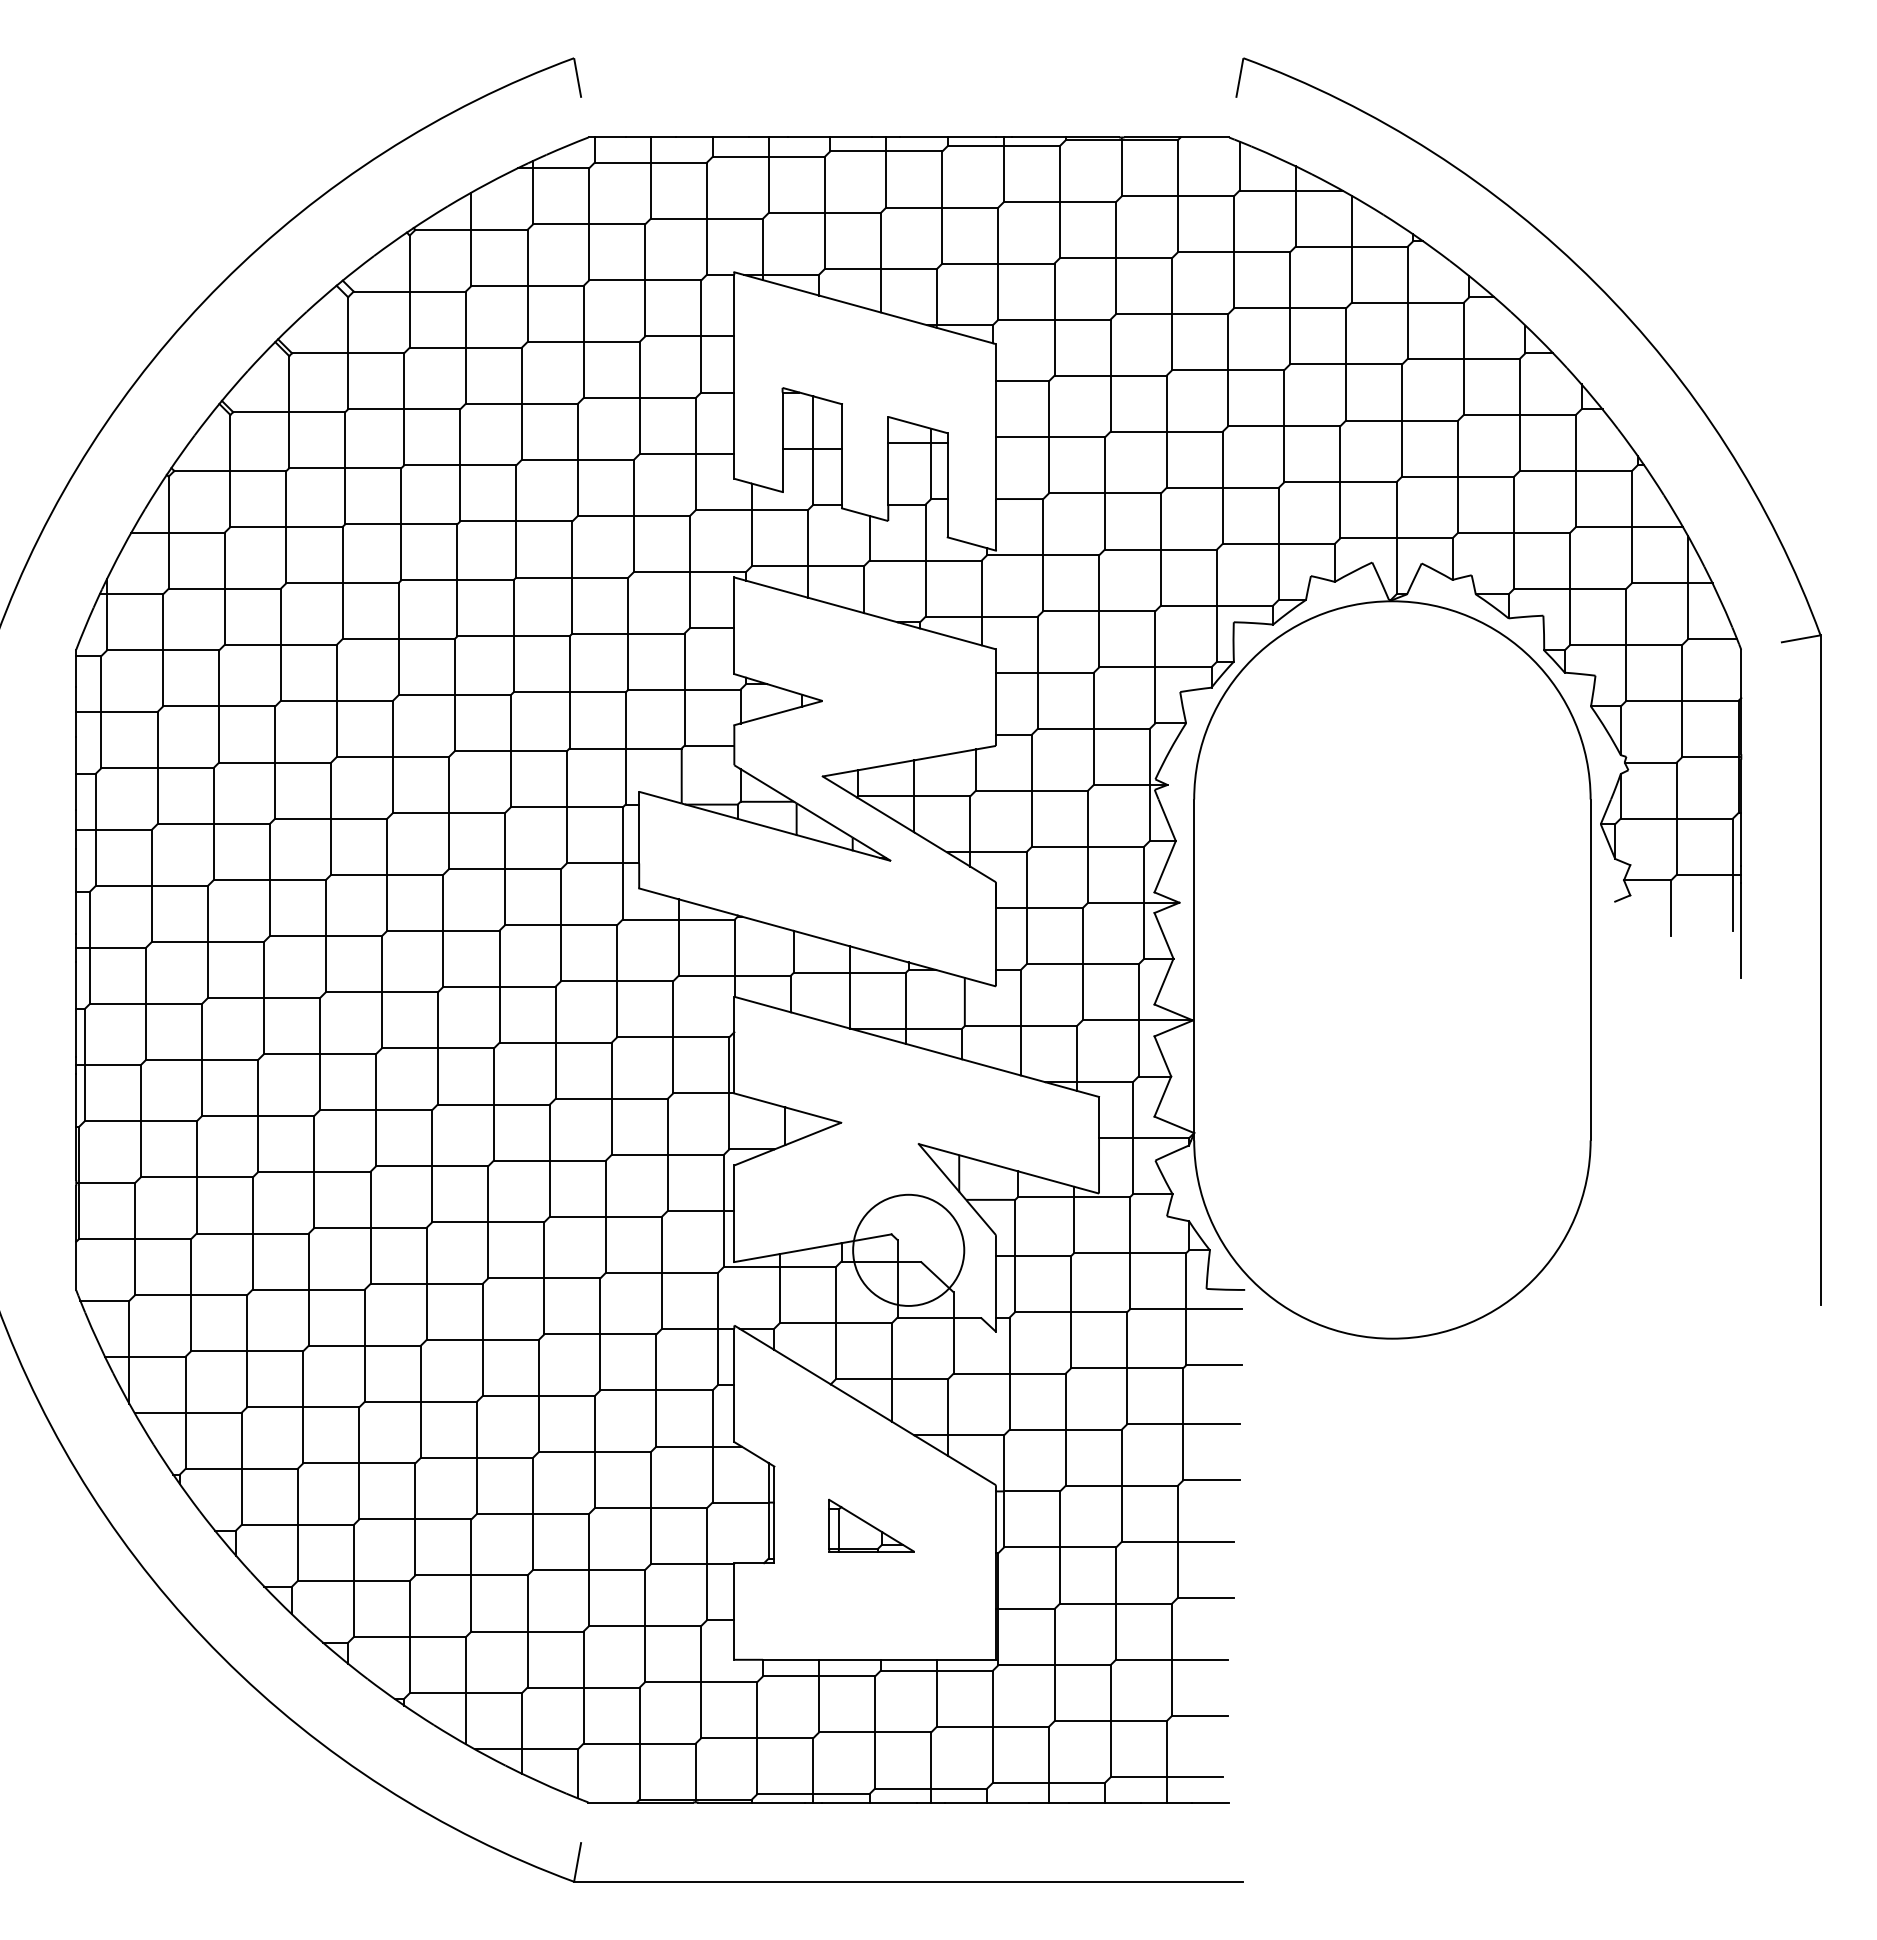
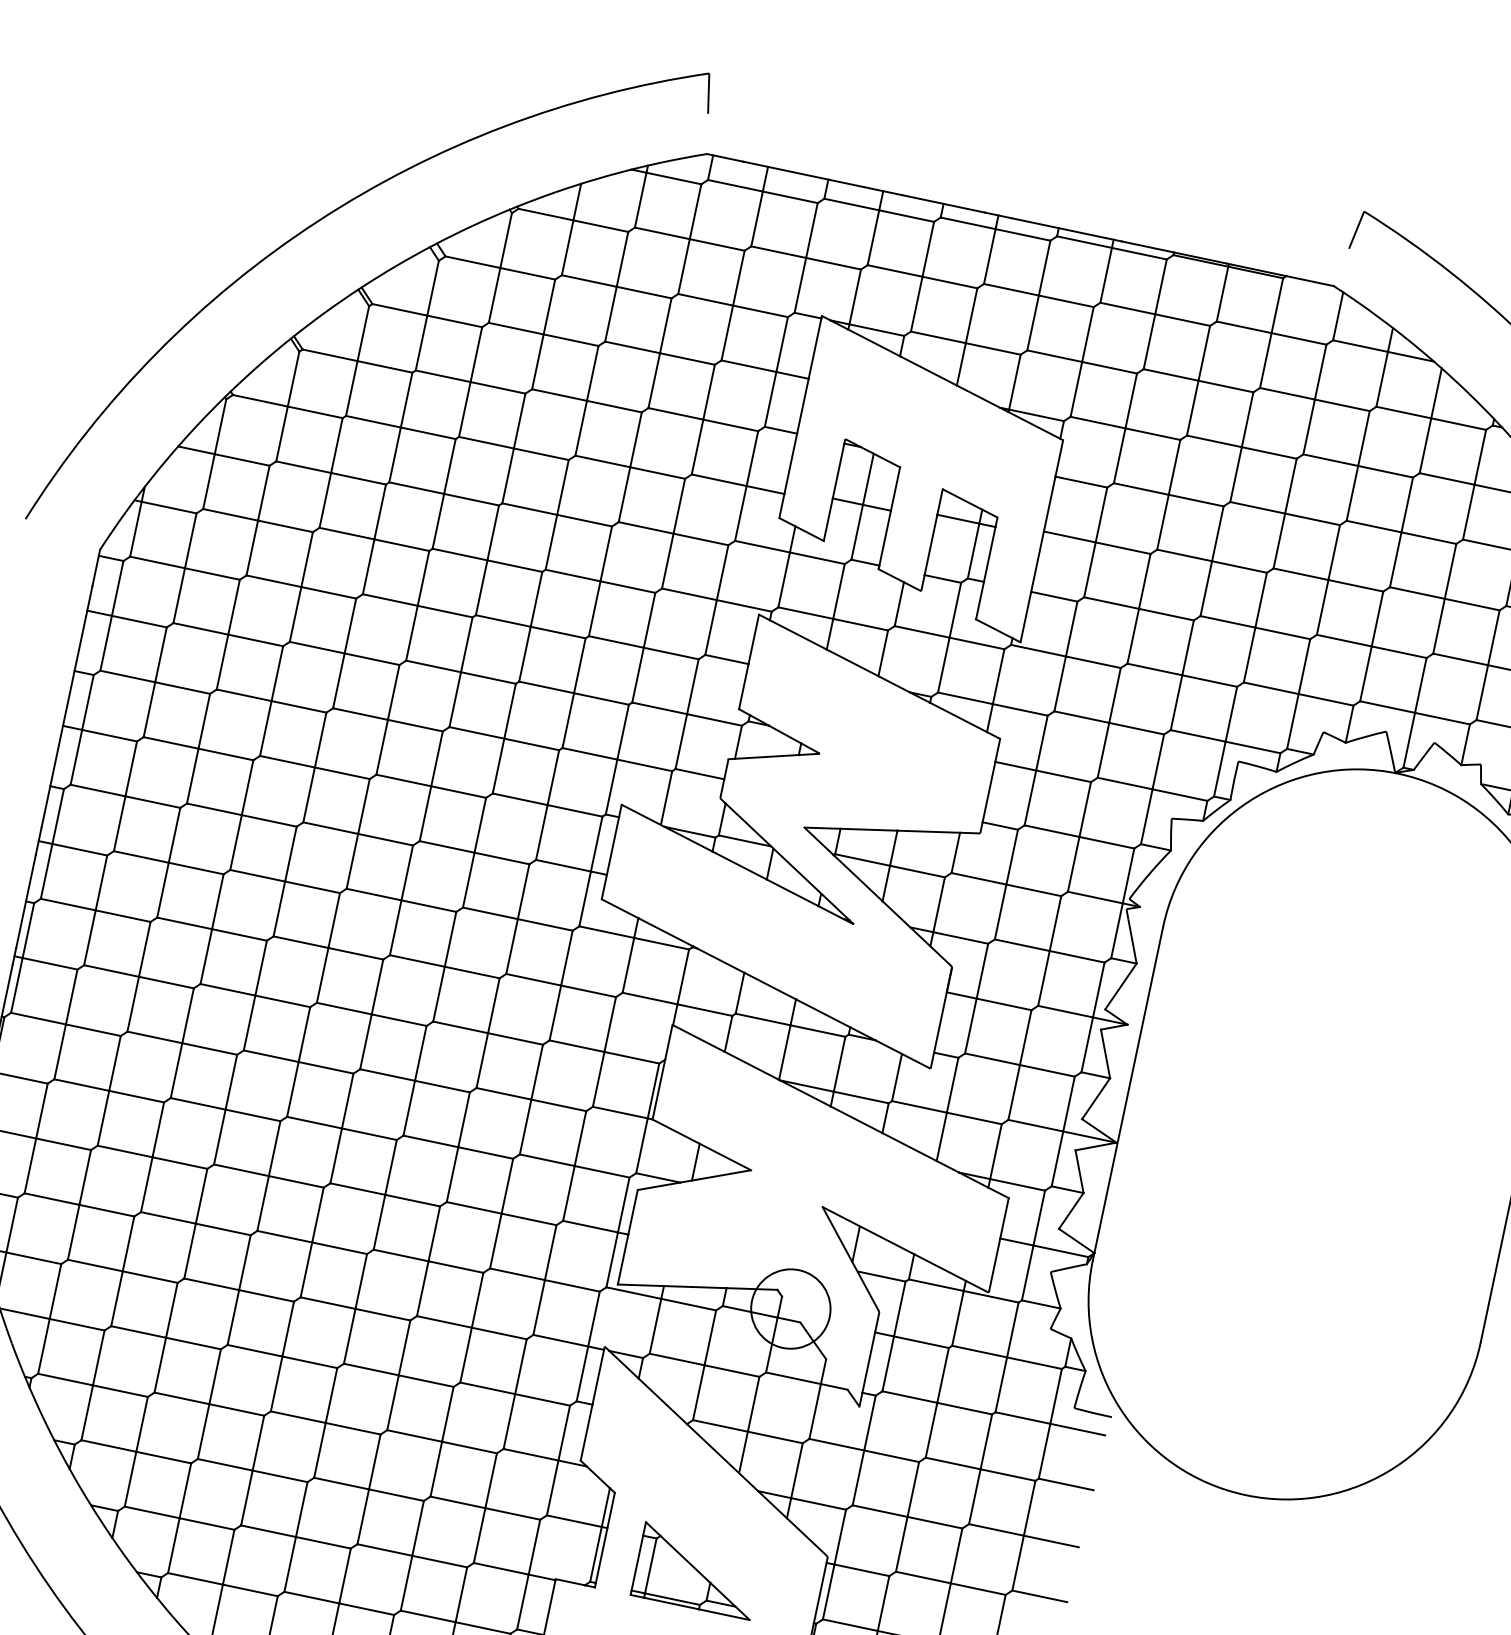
circle: (908, 1250) -> (790, 1309), size x0.71
part: (871, 1525) -> (697, 1570), size x1.43

